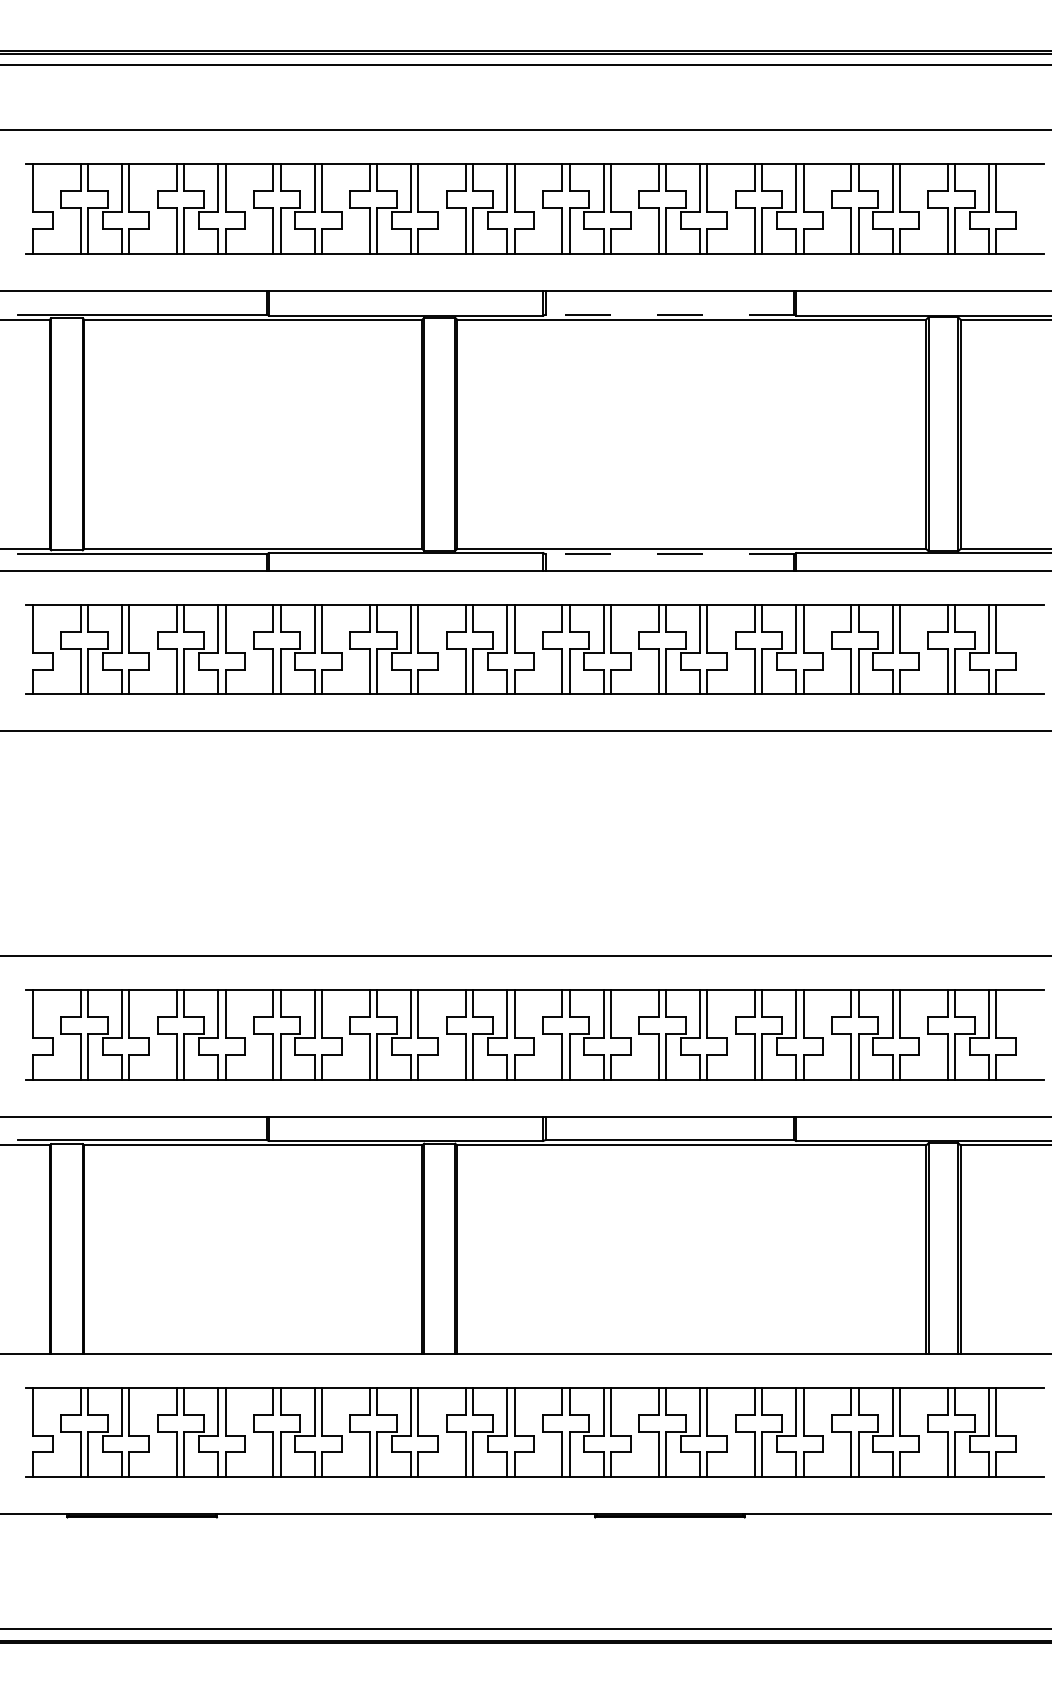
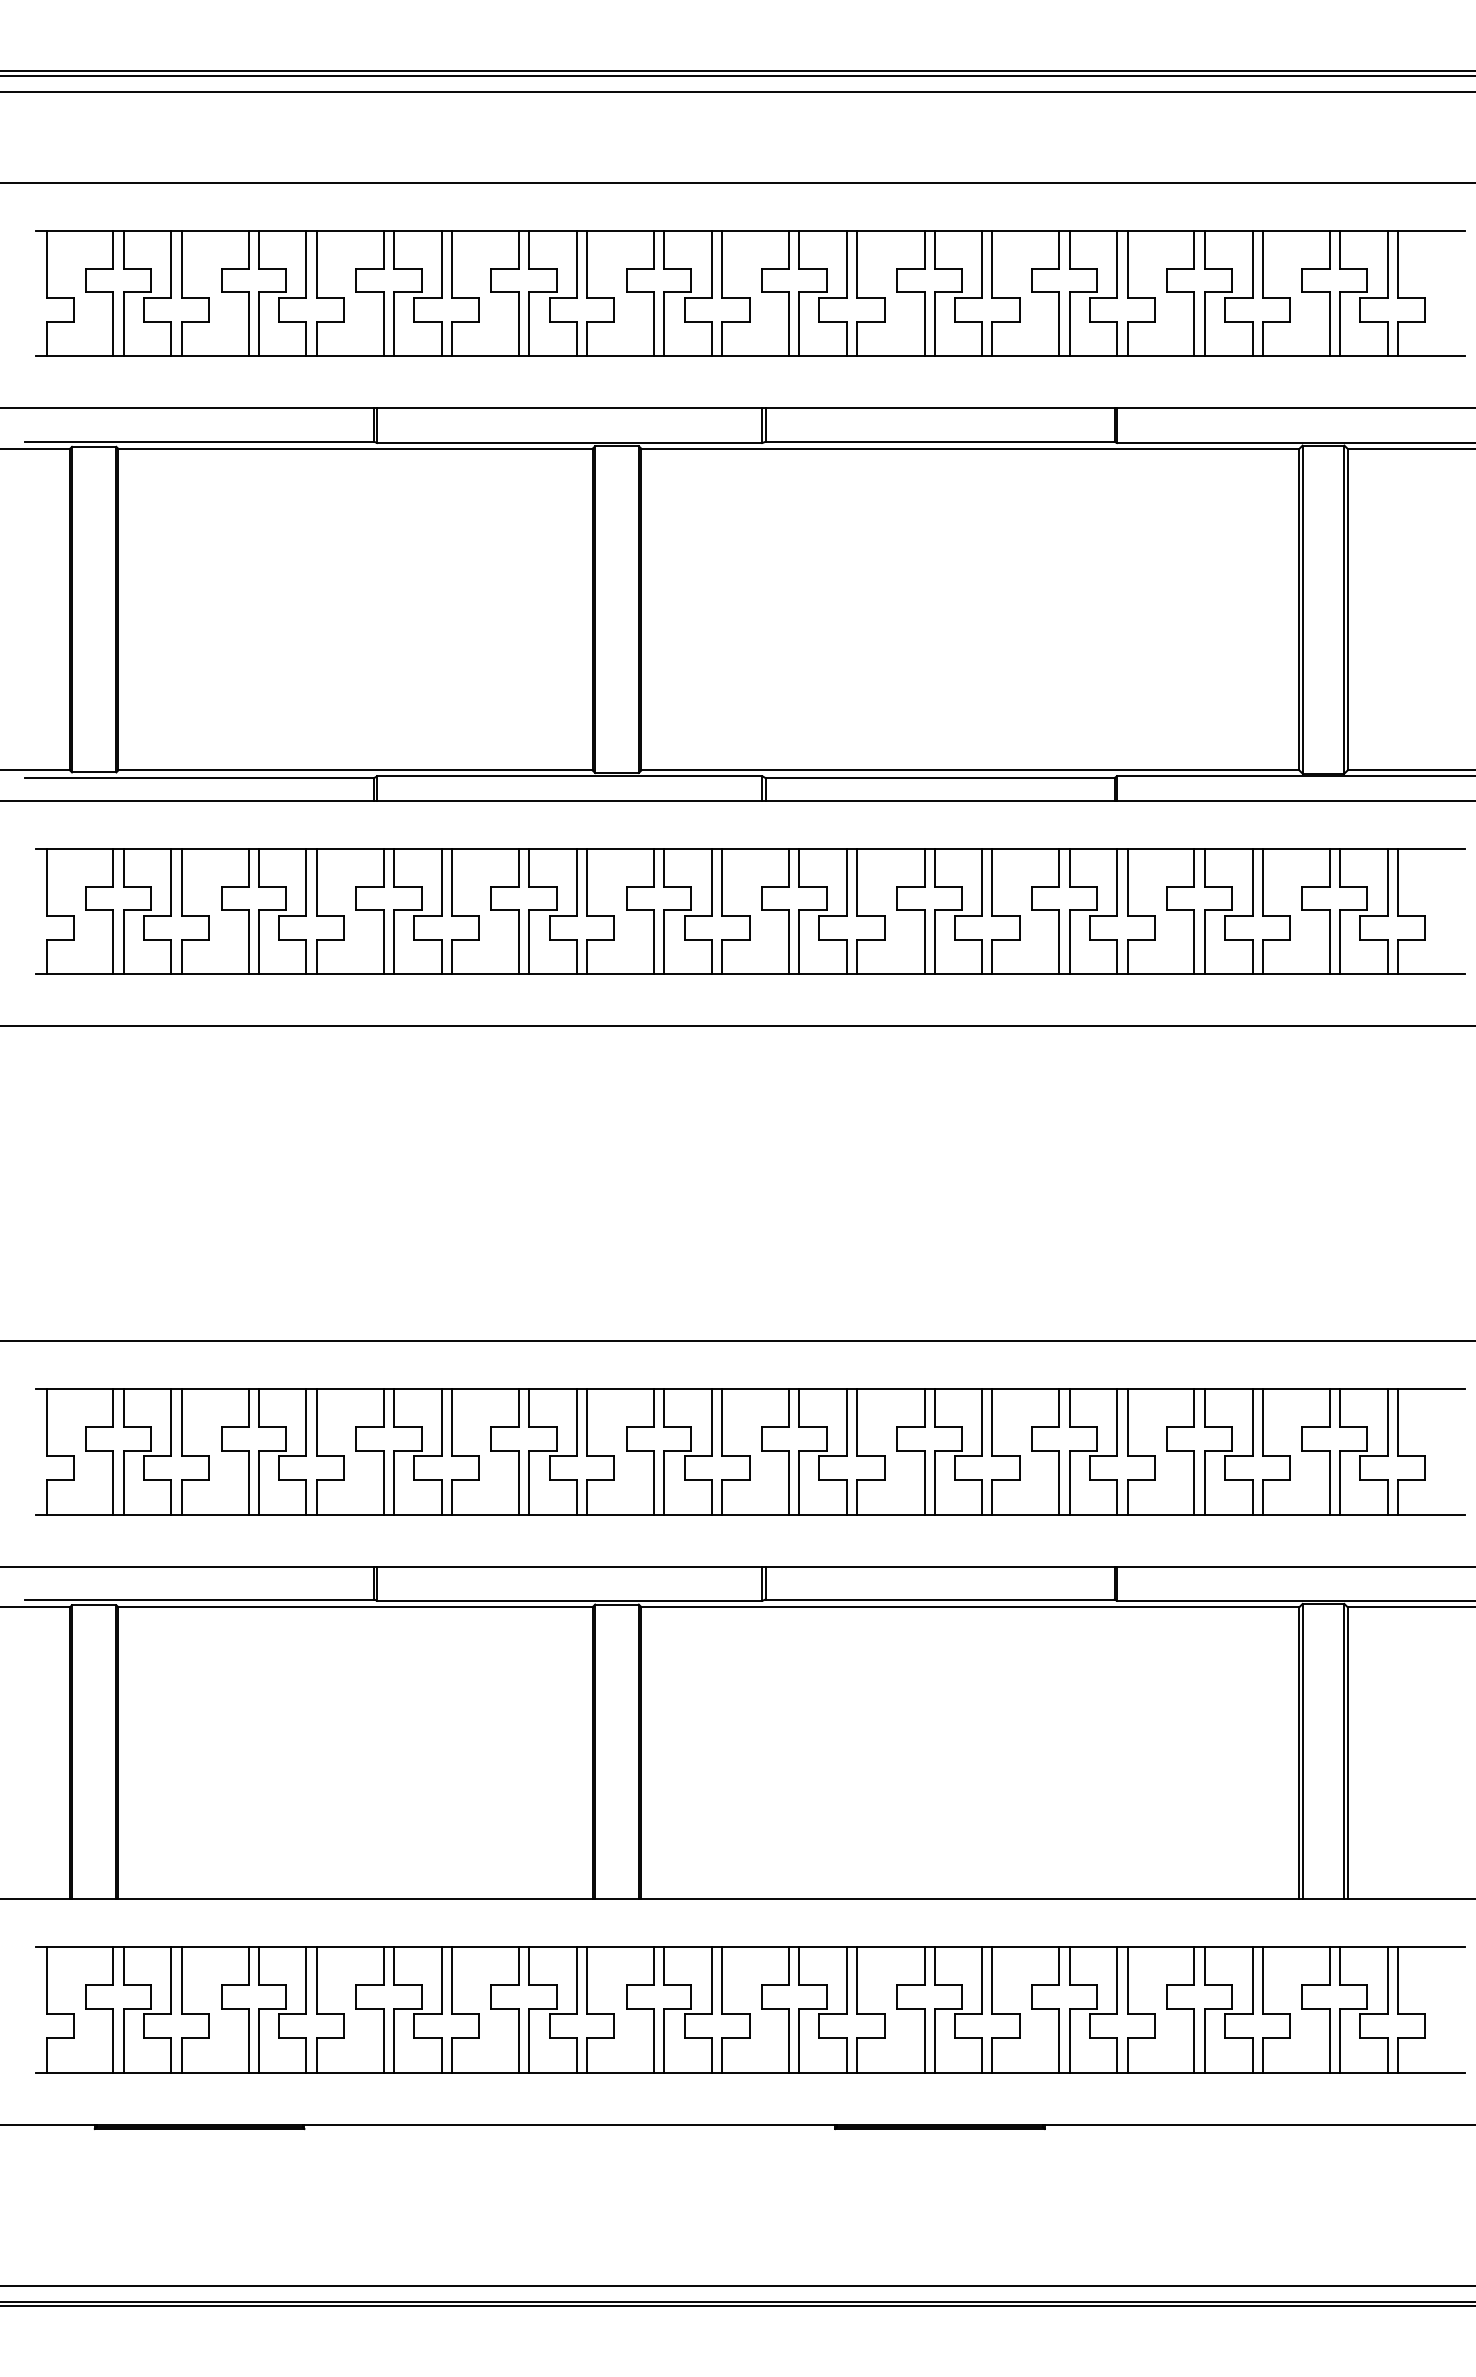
line: (670, 314) -> (940, 441), dashed -> solid
line: (670, 554) -> (940, 778), dashed -> solid

